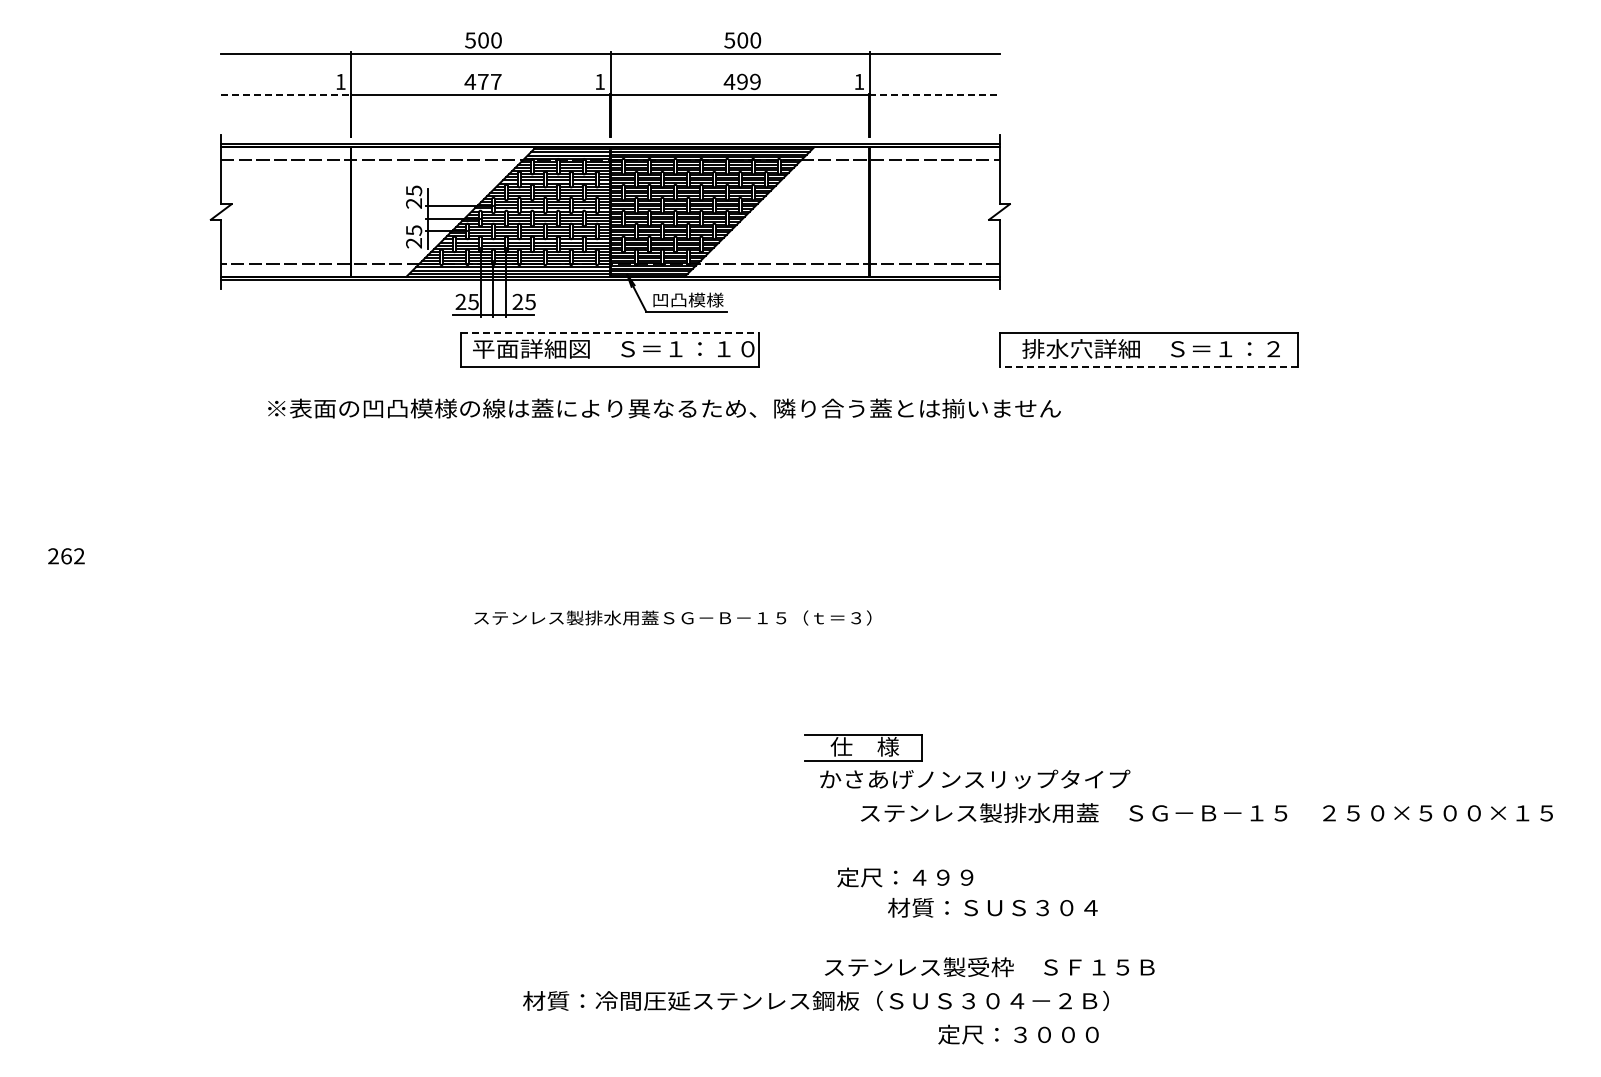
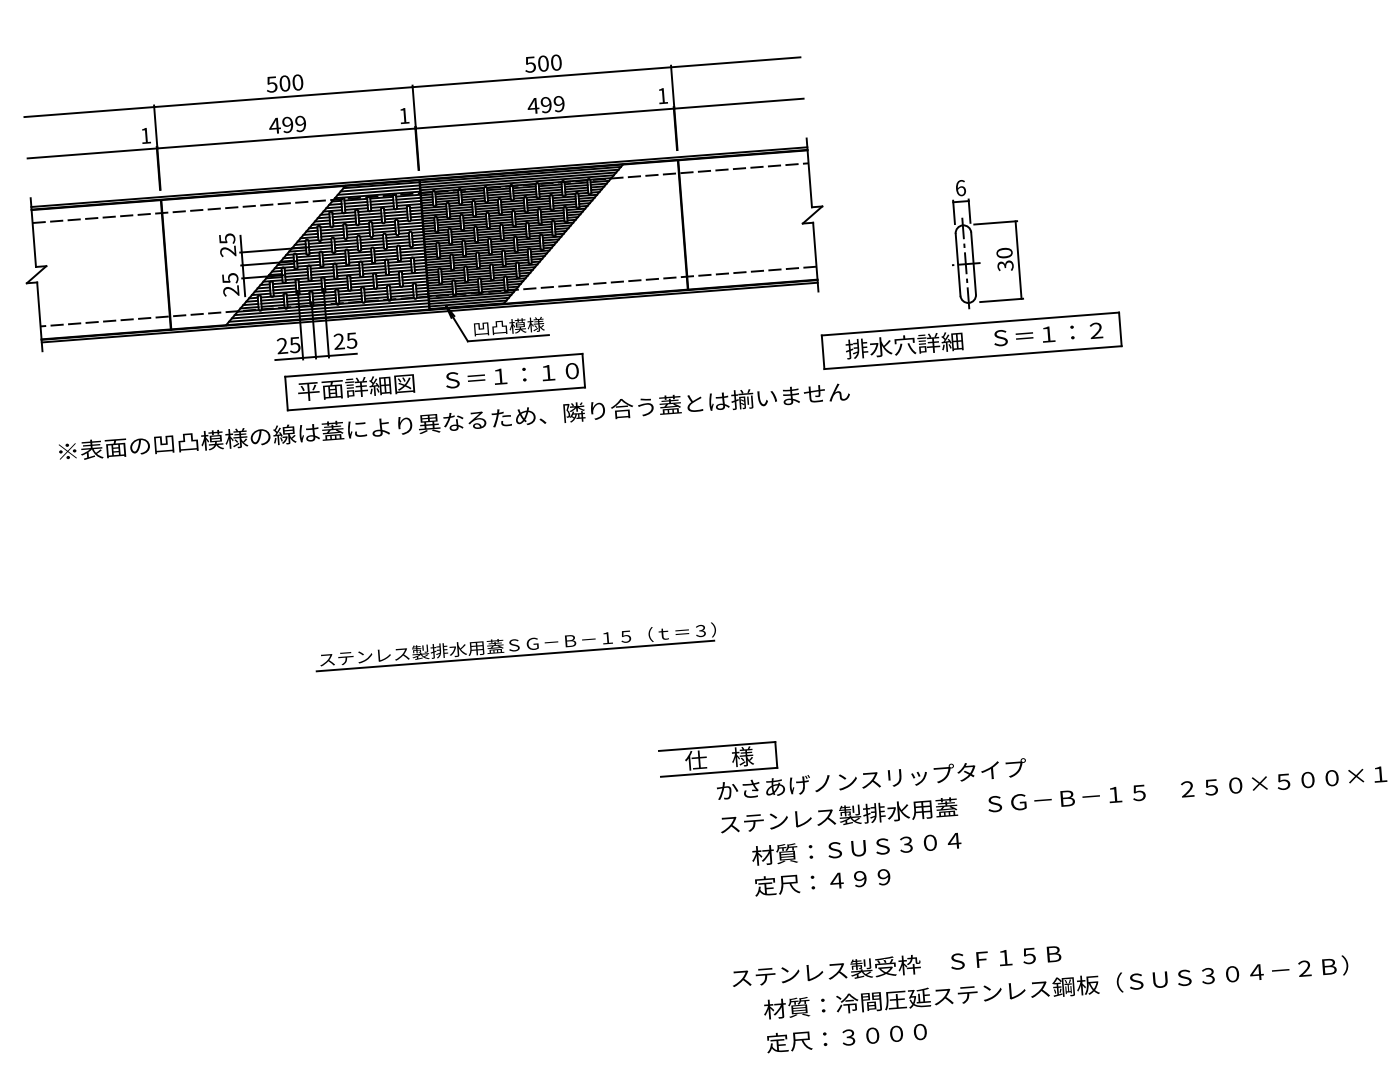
text: (489, 81) -> (294, 124), 477 -> 499
line: (286, 95) -> (92, 153), dashed -> solid
line: (934, 95) -> (738, 103), dashed -> solid
part: (1156, 252) -> (972, 243), added
line: (610, 332) -> (433, 364), dashed -> solid
line: (1148, 366) -> (972, 357), dashed -> solid
text: (664, 408) -> (454, 421), moved
line: (669, 628) -> (515, 655), added
text: (975, 778) -> (871, 778), moved
text: (905, 877) -> (822, 881), moved
text: (992, 907) -> (856, 848), moved
text: (989, 967) -> (896, 966), moved
text: (815, 1000) -> (1055, 987), moved
text: (1018, 1034) -> (846, 1037), moved

